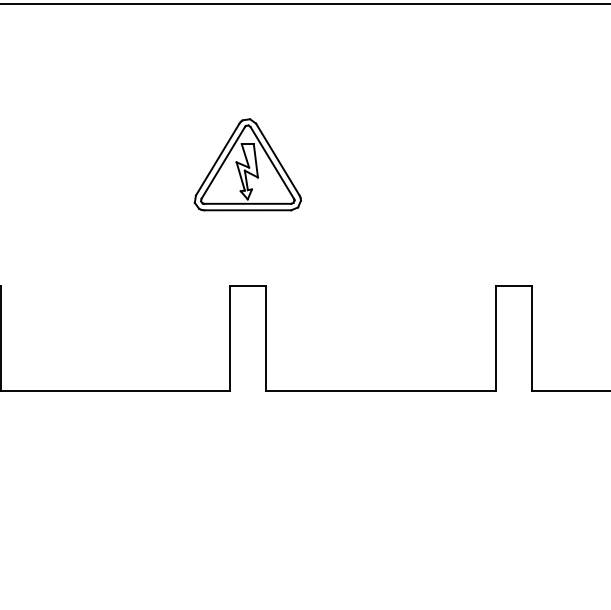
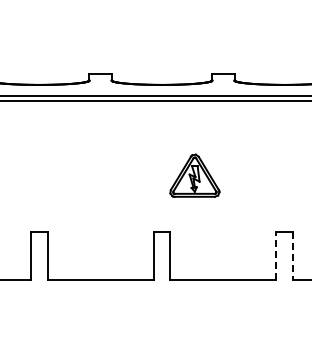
part: (247, 164) -> (194, 175), moved
line: (495, 337) -> (276, 255), solid -> dashed
line: (532, 339) -> (293, 256), solid -> dashed

